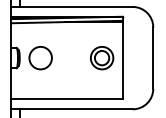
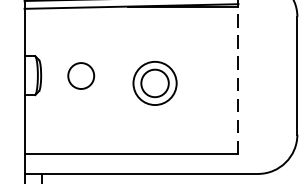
circle: (40, 58) -> (81, 76), size x0.6
part: (102, 58) -> (155, 84), moved
line: (122, 60) -> (238, 80), solid -> dashed

